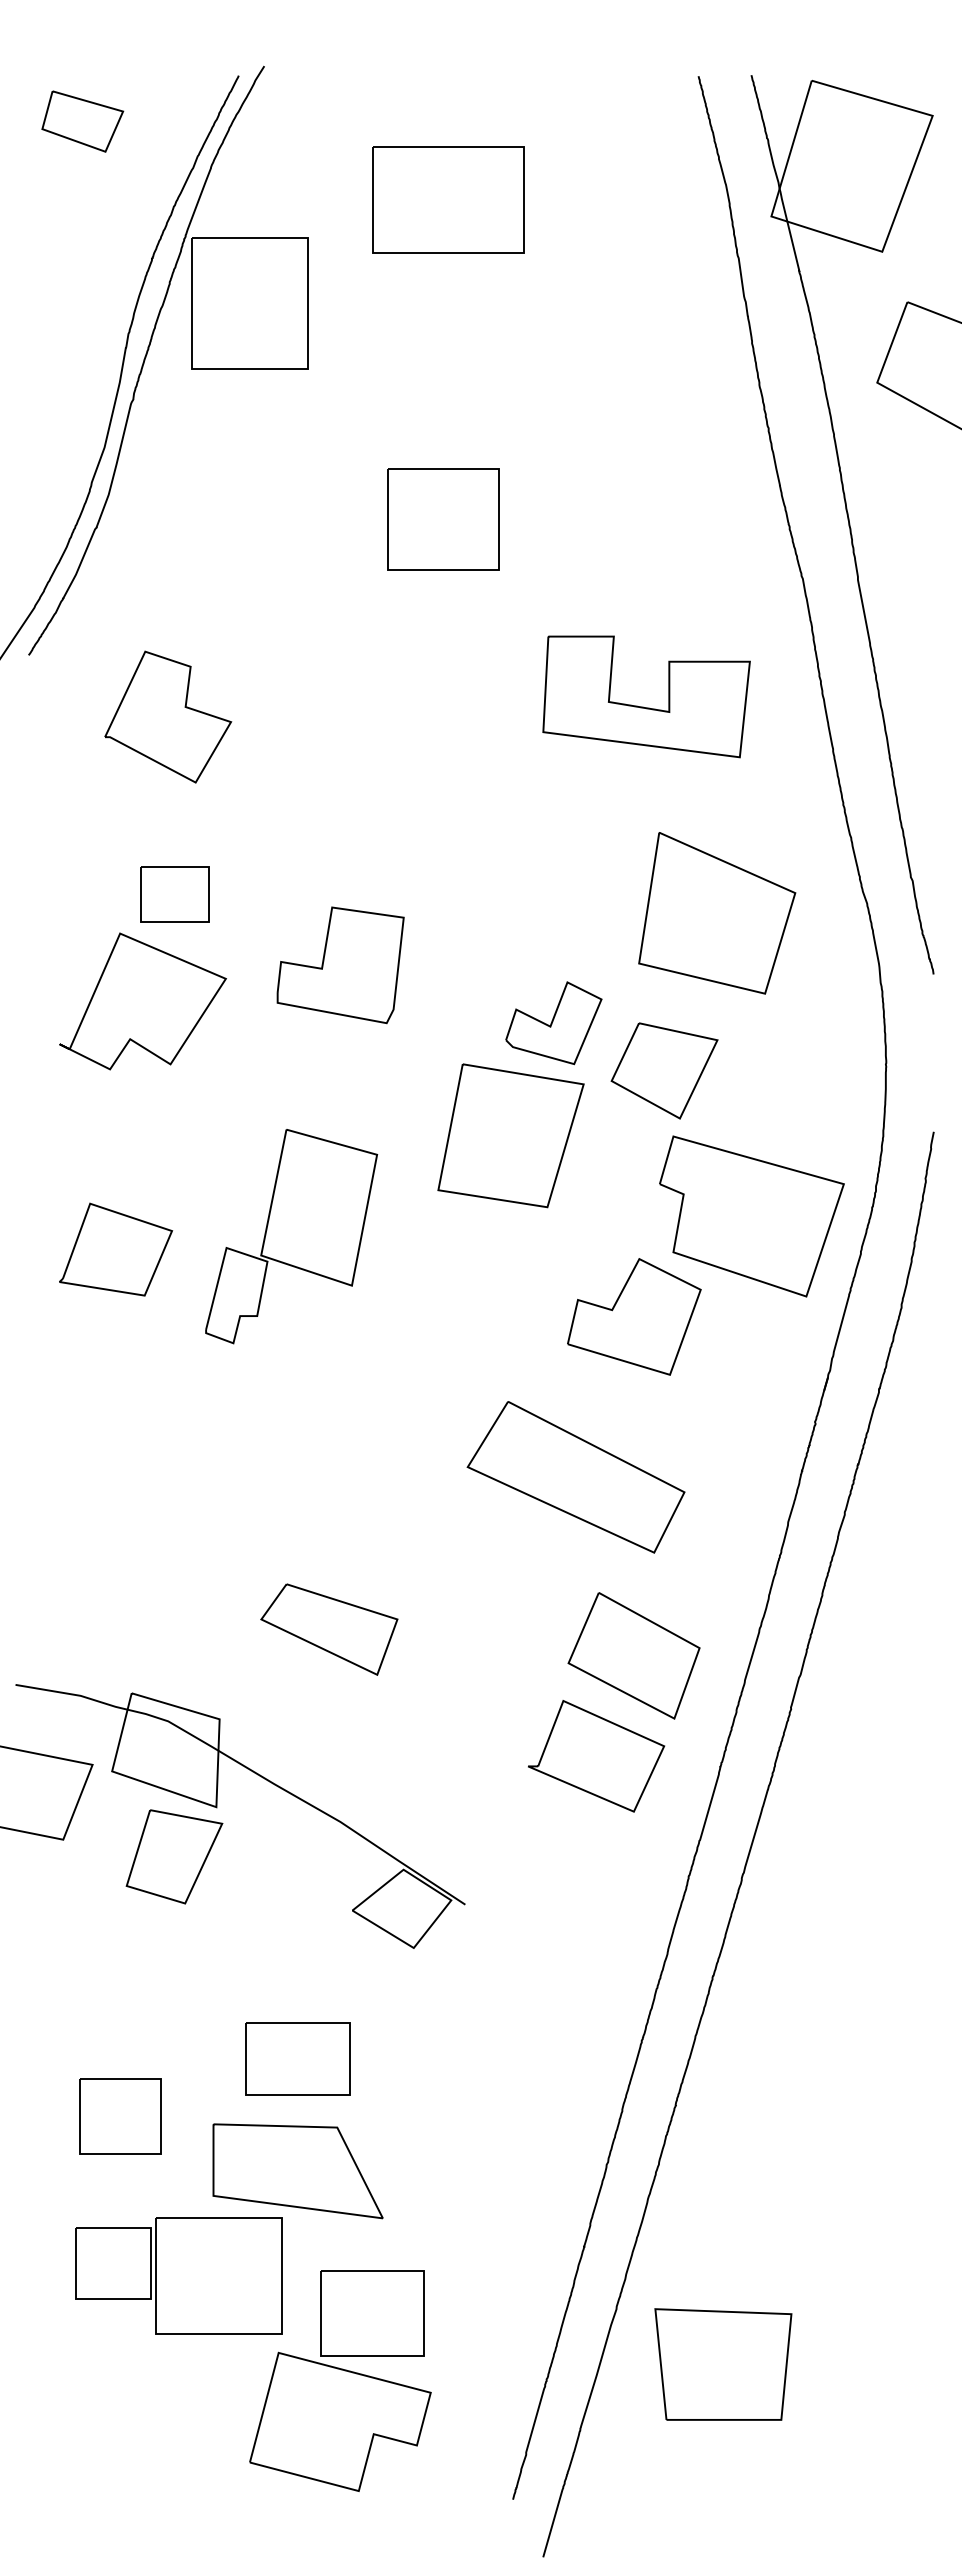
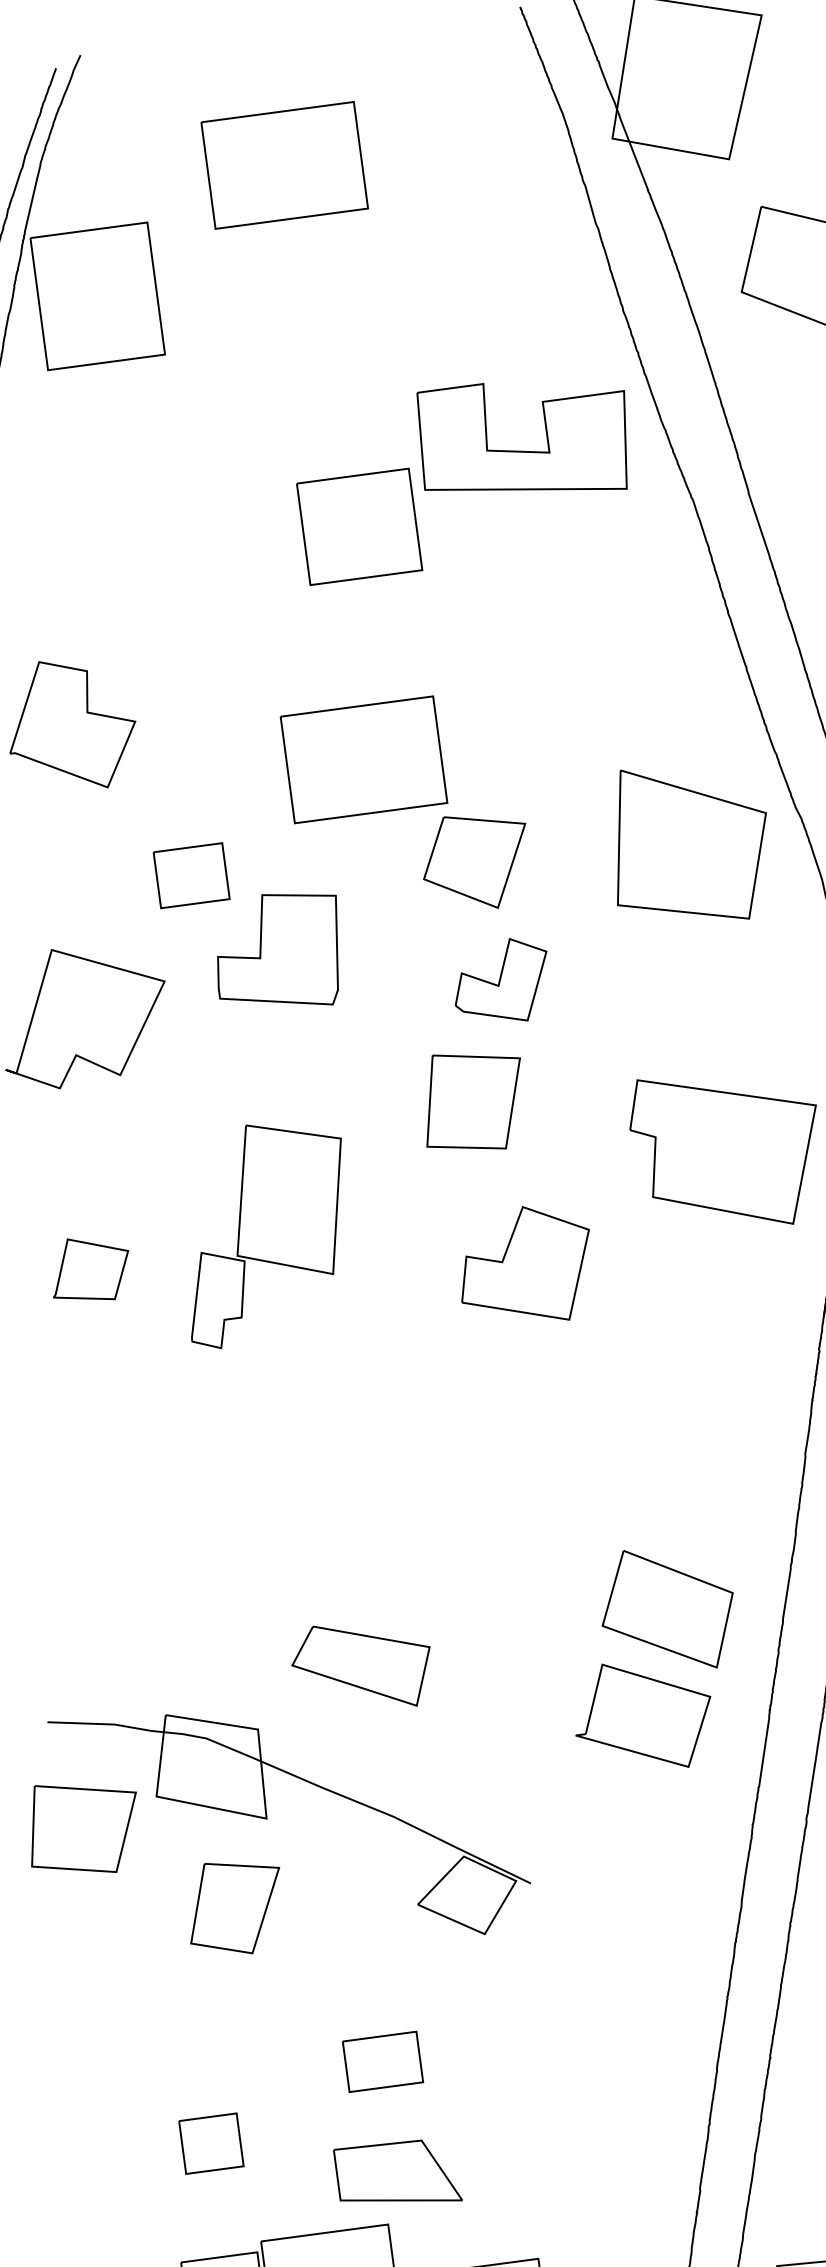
part: (443, 519) -> (359, 526), moved
part: (643, 706) -> (522, 450), moved
part: (448, 788) -> (363, 759), added
part: (174, 894) -> (191, 875), moved
part: (717, 913) -> (690, 844), moved
part: (664, 1070) -> (475, 861), moved
part: (510, 1135) -> (472, 1101), size x0.7
part: (116, 1249) -> (90, 1269), size x0.7
part: (634, 1316) -> (525, 1265), moved
part: (575, 1477) -> (584, 1437), removed
part: (329, 1629) -> (362, 1666), moved
part: (174, 1856) -> (235, 1907), moved
part: (297, 2058) -> (382, 2061), size x0.7
part: (120, 2116) -> (211, 2143), size x0.7
part: (297, 2171) -> (397, 2175), size x0.7

